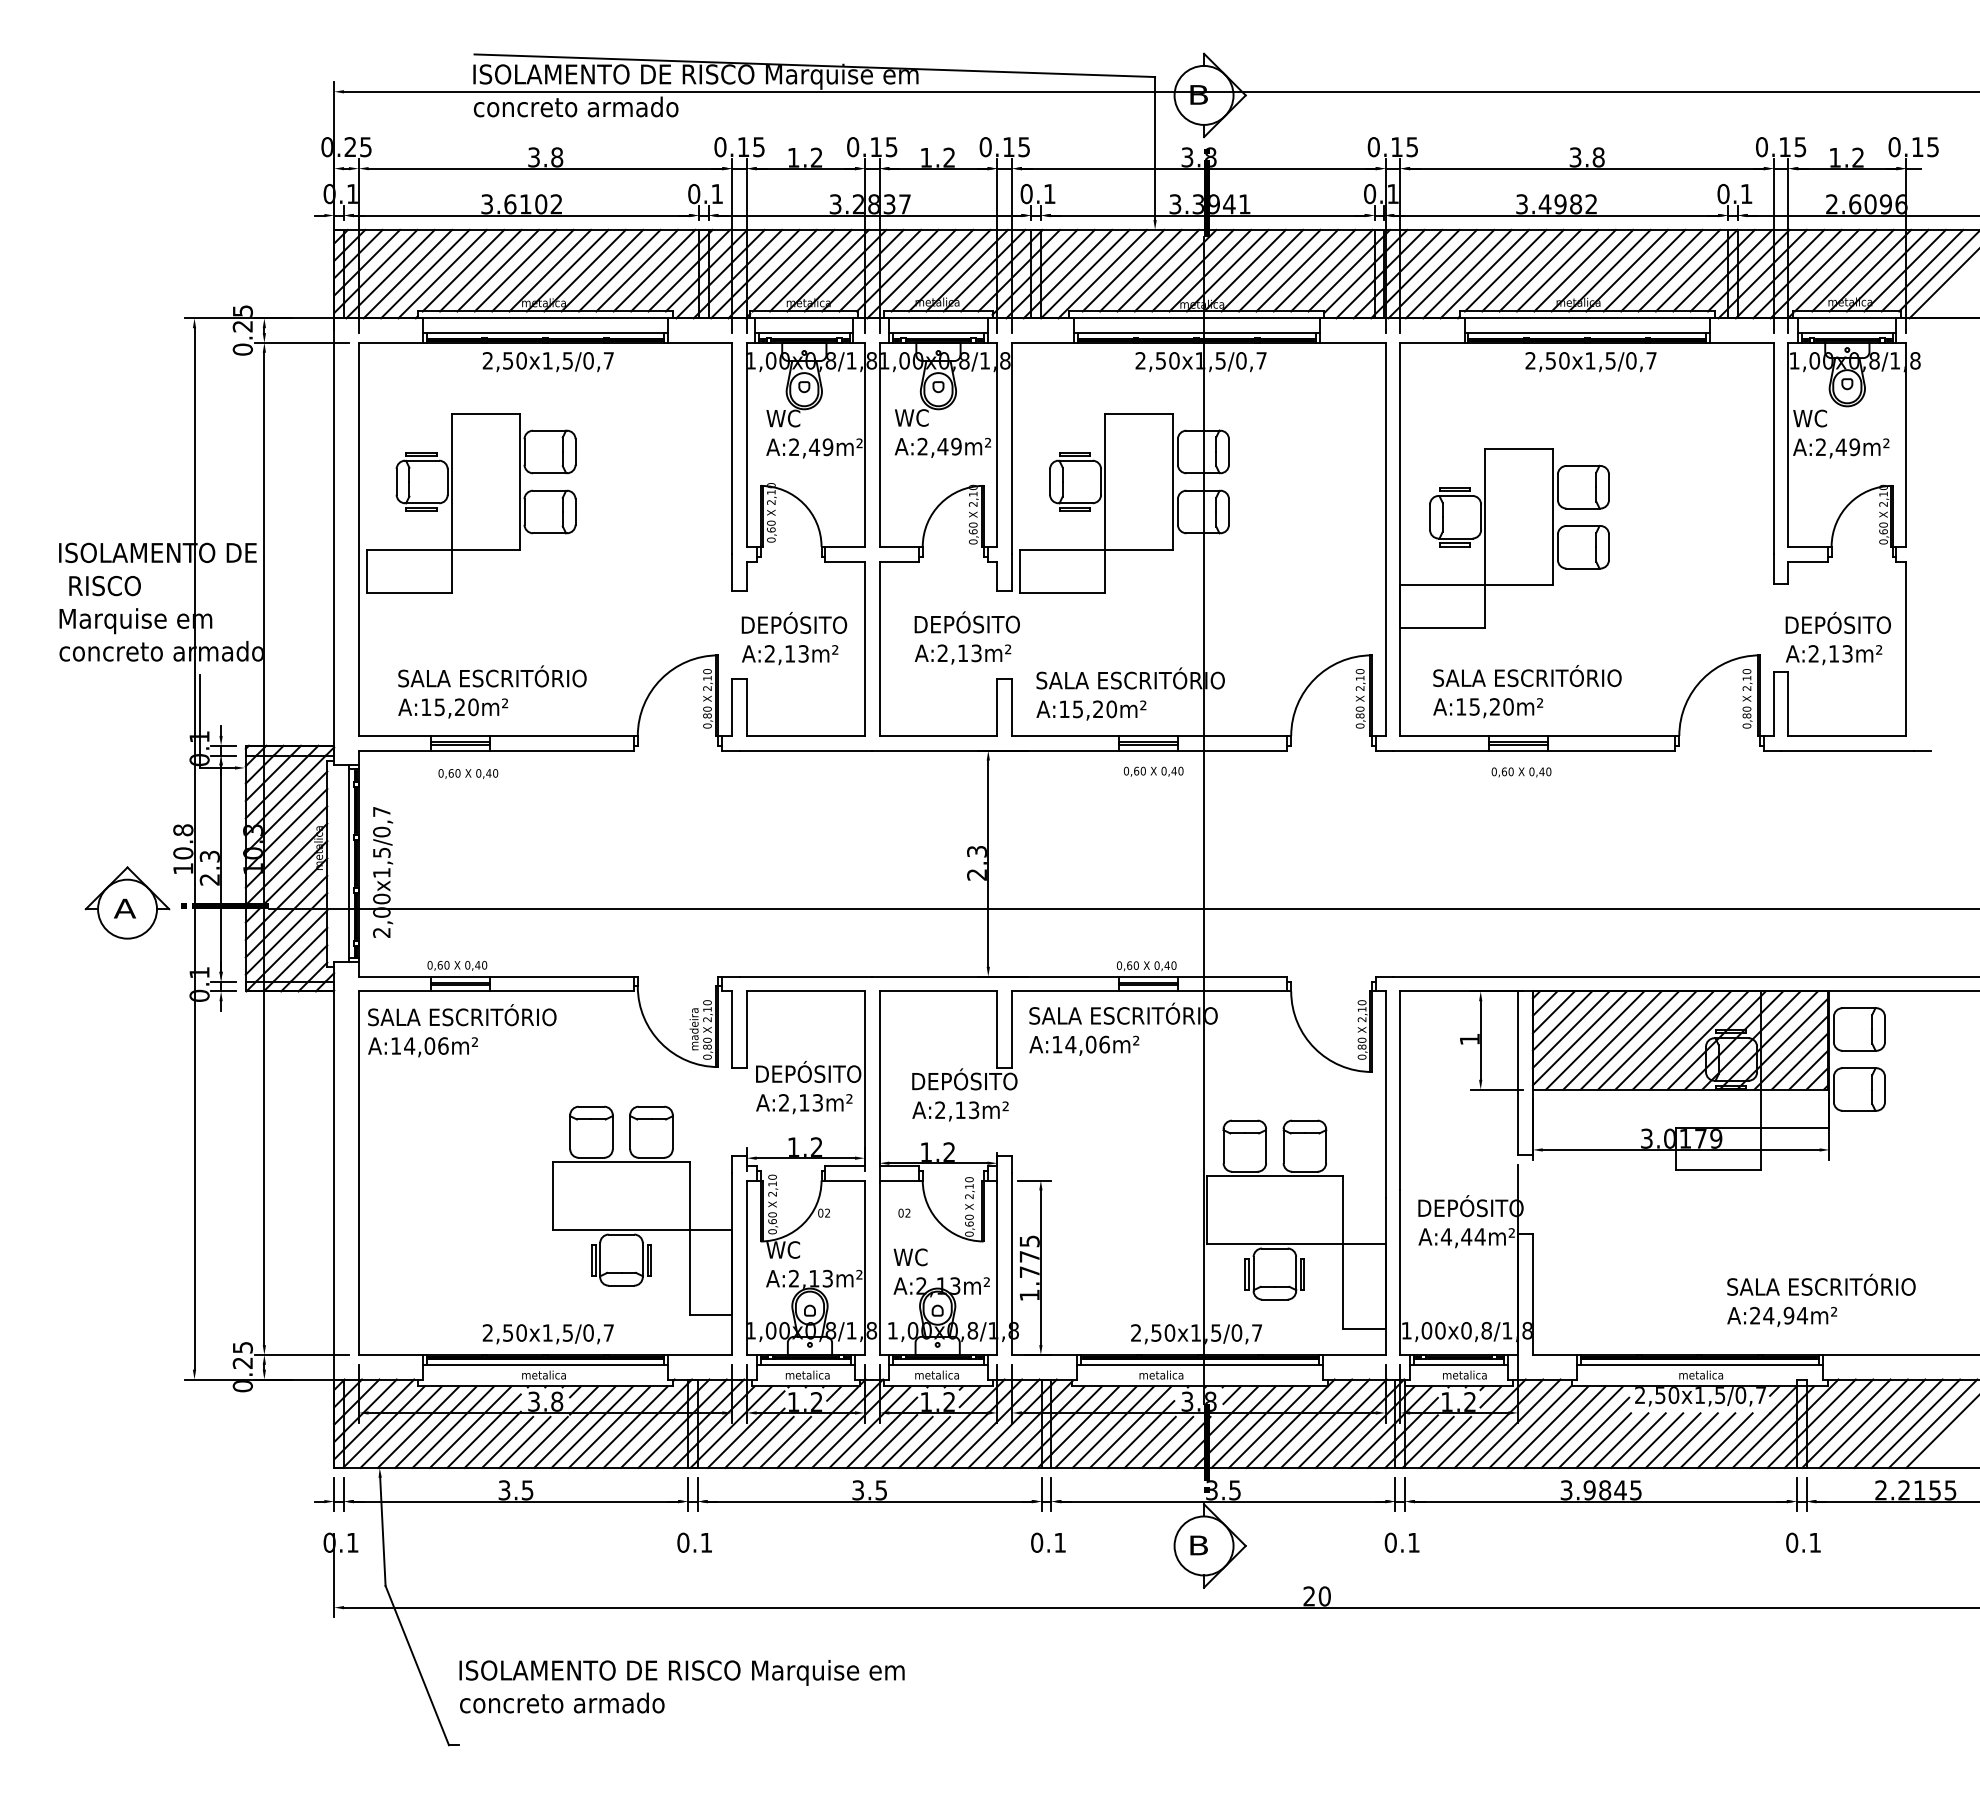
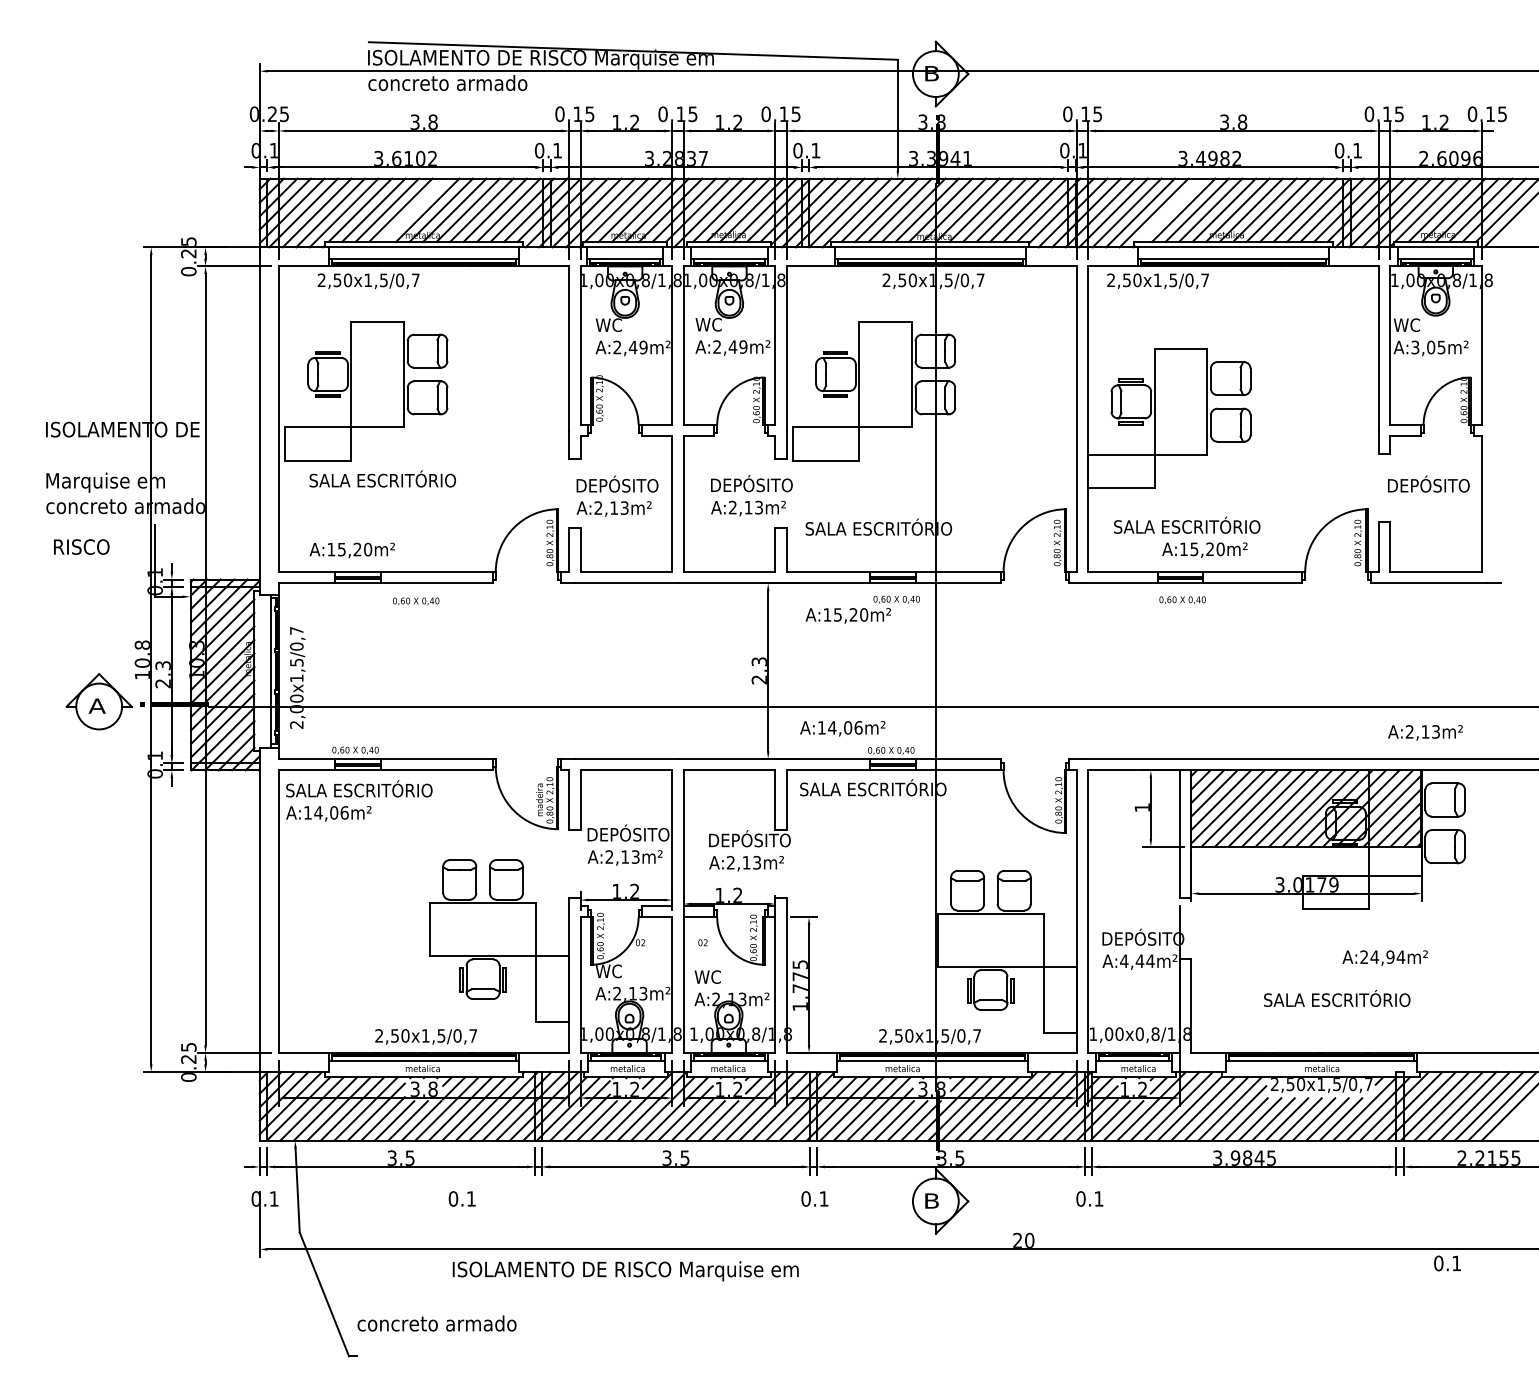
line: (532, 270) -> (413, 210), removed
line: (1505, 270) -> (1170, 210), removed
text: (547, 362) -> (368, 281), moved
text: (1590, 362) -> (1157, 281), moved
text: (1838, 447) -> (1428, 347), A:2,49m² -> A:3,05m²
text: (104, 586) -> (81, 547), moved
text: (1833, 655) -> (1425, 733), moved
text: (492, 676) -> (382, 479), moved
text: (1488, 708) -> (1205, 550), moved
text: (1091, 710) -> (848, 615), moved
text: (468, 773) -> (416, 601), moved
text: (1084, 1045) -> (842, 728), moved
text: (1821, 1284) -> (1337, 998), moved
text: (1782, 1316) -> (1385, 957), moved
text: (694, 1542) -> (462, 1198), moved
text: (1803, 1542) -> (1447, 1263), moved
text: (681, 1672) -> (625, 1271), moved

